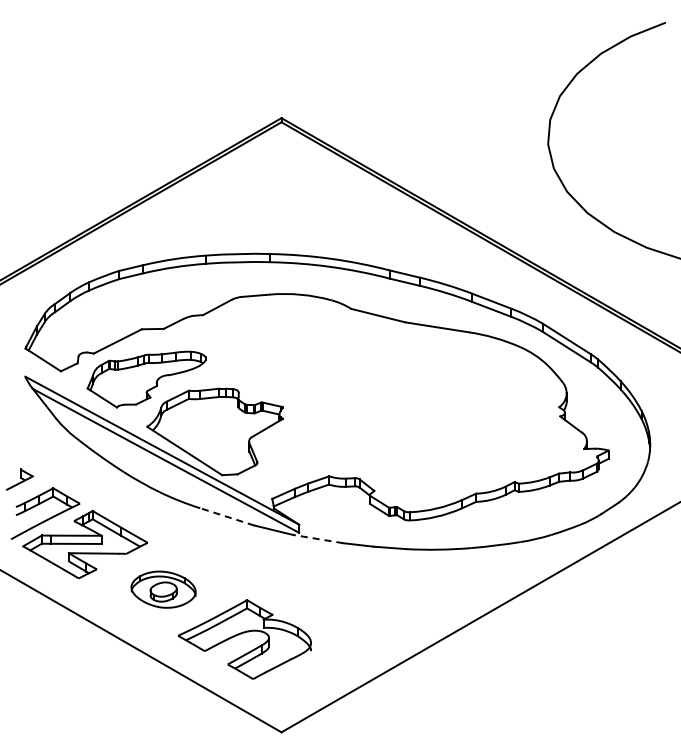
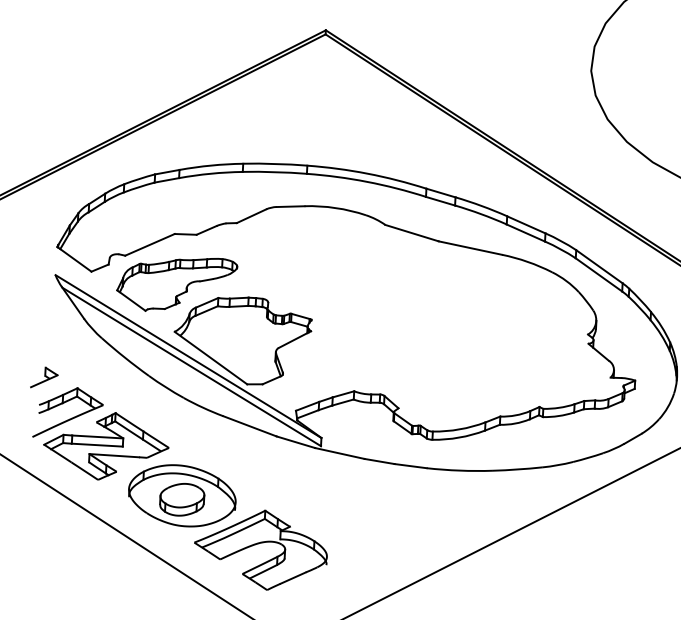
line: (226, 516) -> (249, 425), dashed -> solid
line: (317, 539) -> (339, 453), dashed -> solid
part: (163, 589) -> (182, 495), size x1.67

